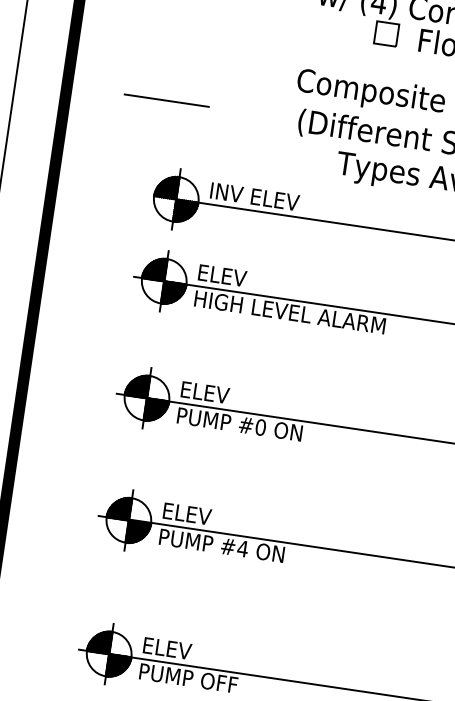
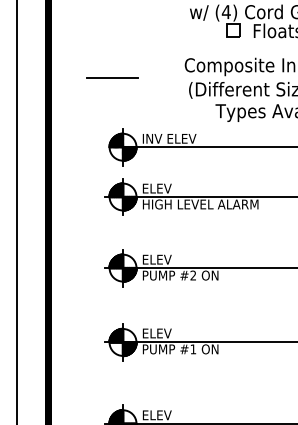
line: (166, 99) -> (112, 77), moved
text: (261, 427) -> (193, 275), #0 -> #2
text: (243, 549) -> (193, 349), #4 -> #1

